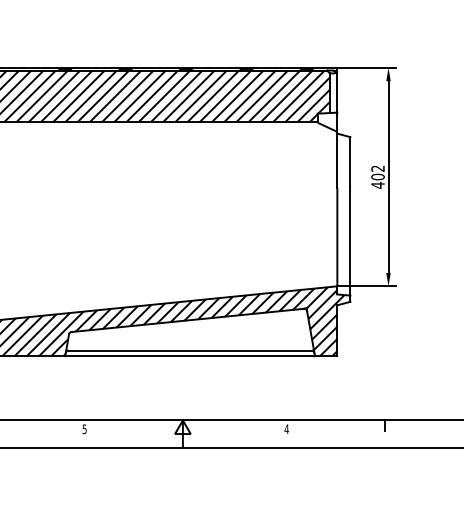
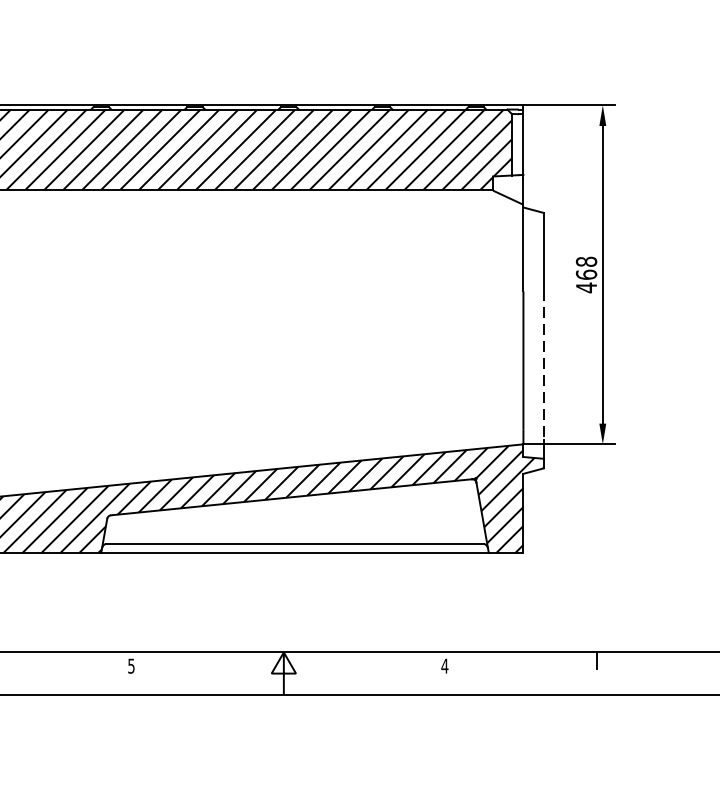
text: (377, 172) -> (585, 267), 402 -> 468
line: (350, 235) -> (543, 365), solid -> dashed

